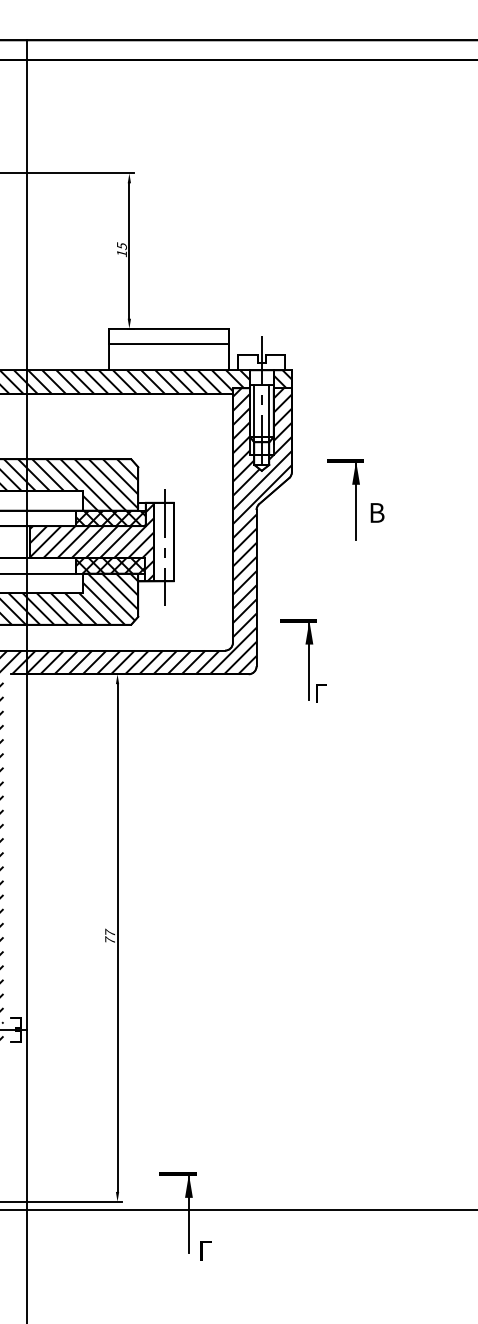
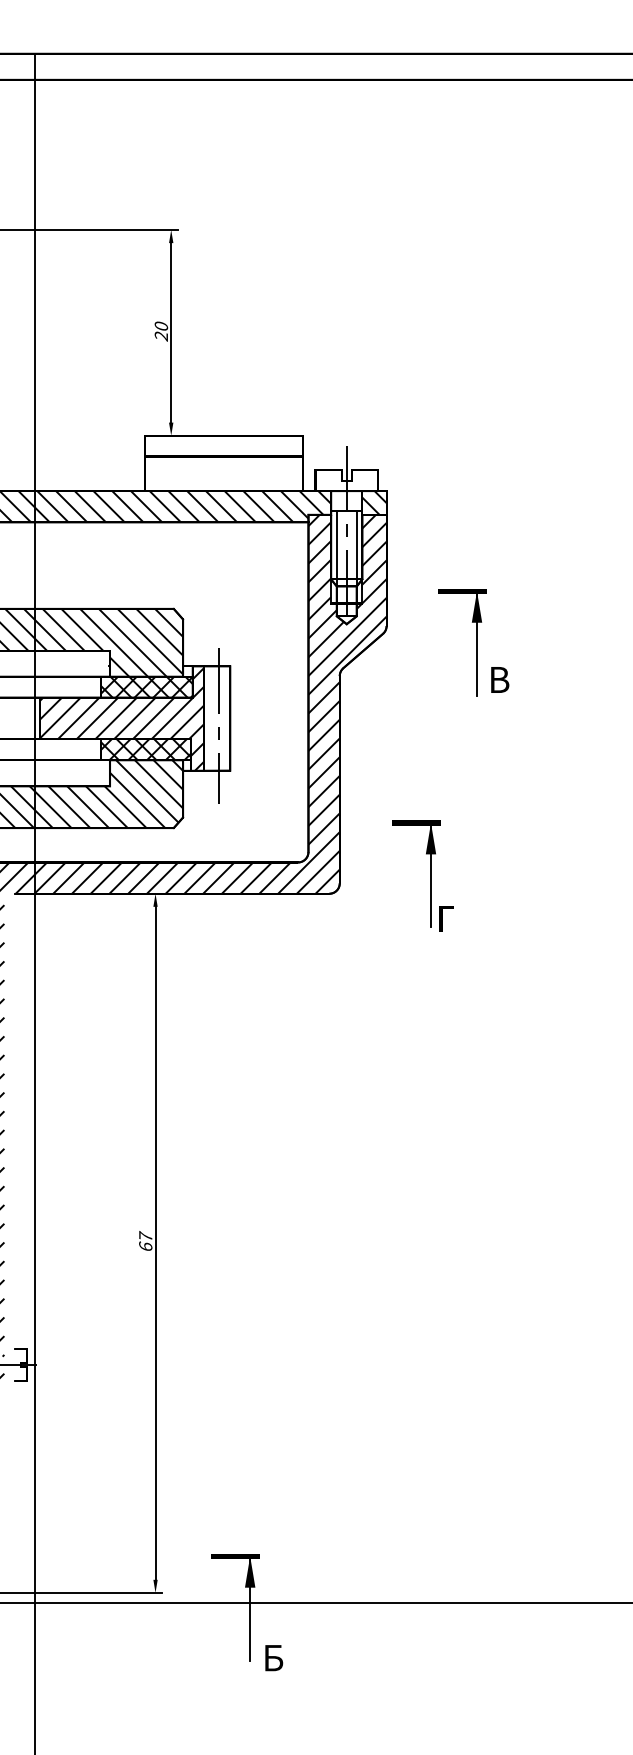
text: (121, 249) -> (160, 330), 15 -> 20
part: (355, 499) -> (476, 642), moved
part: (303, 660) -> (423, 875), moved
text: (110, 939) -> (146, 1245), 77 -> 67
text: (206, 1250) -> (273, 1657), Г -> Б

